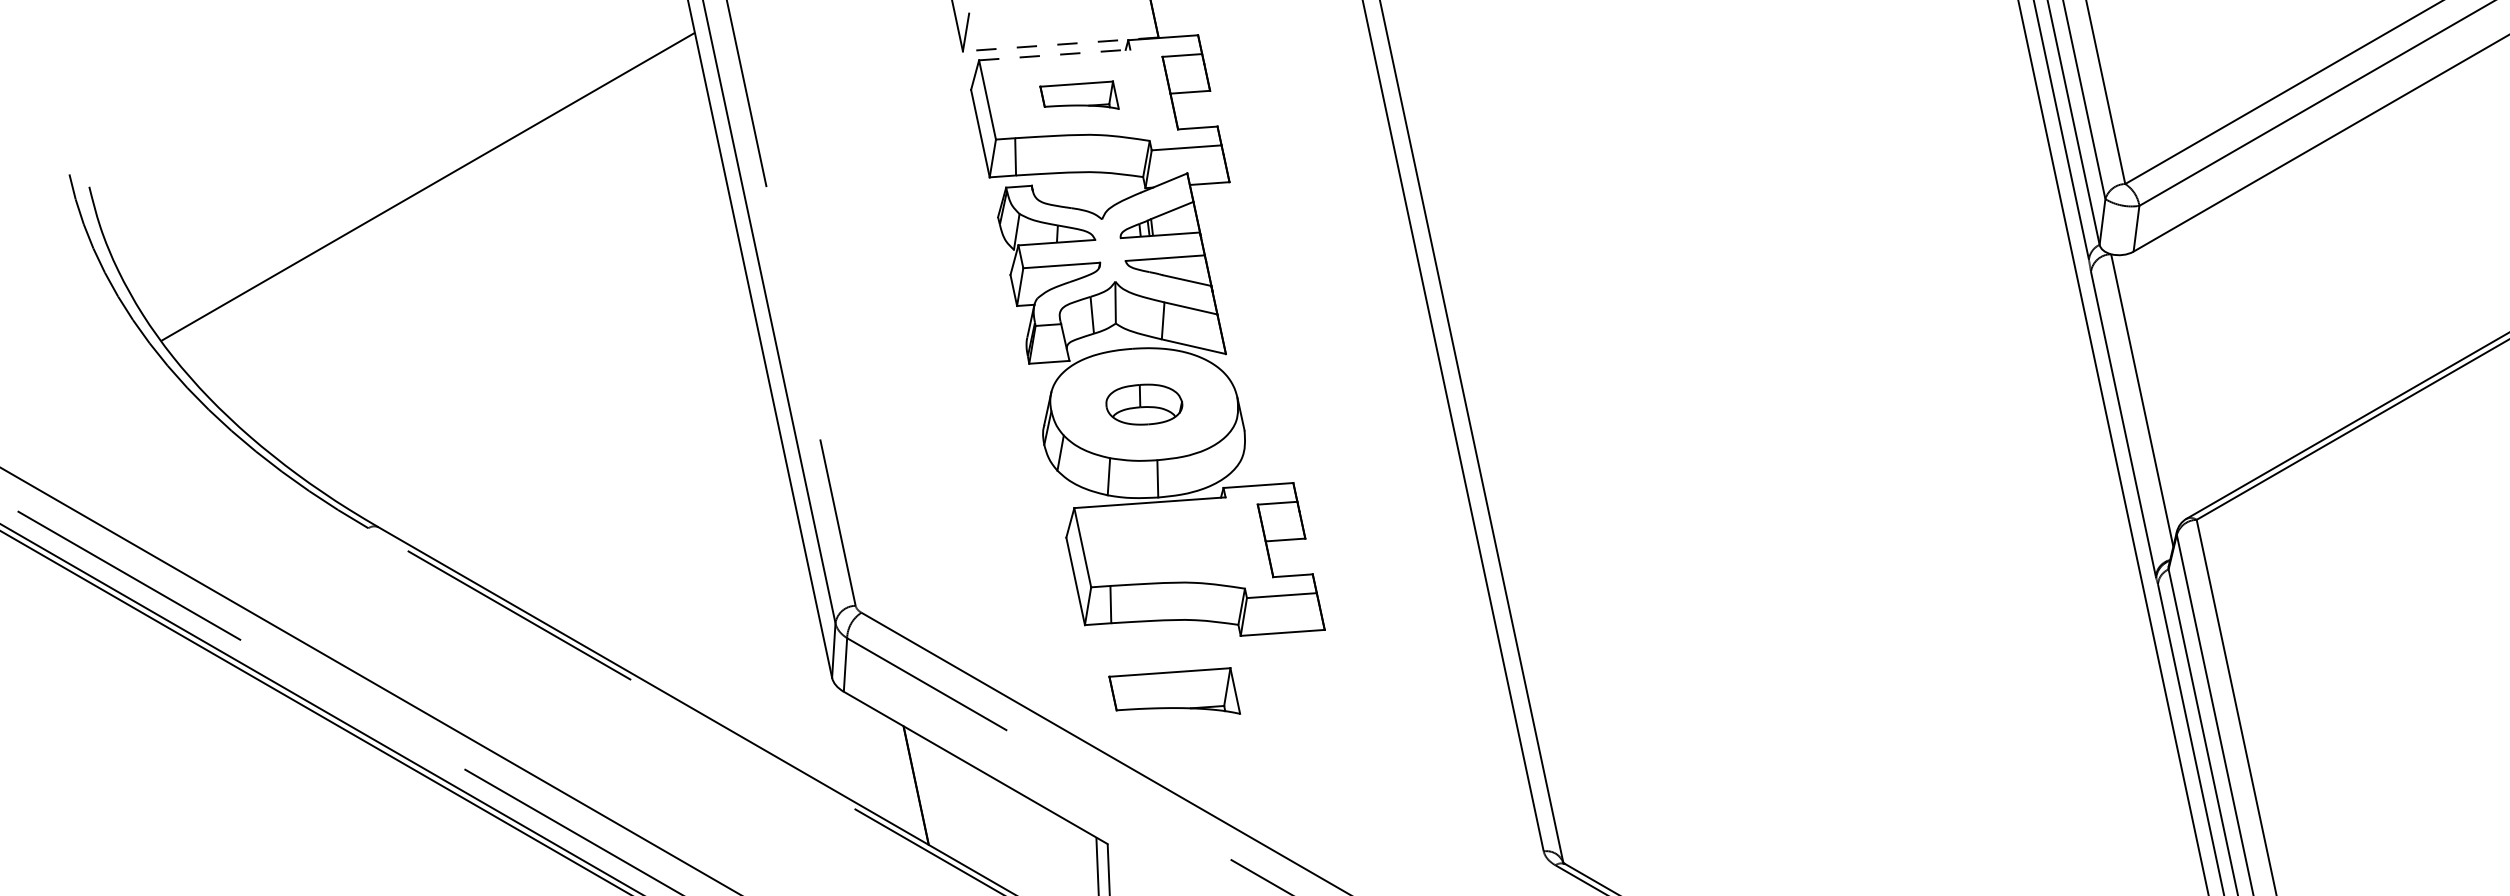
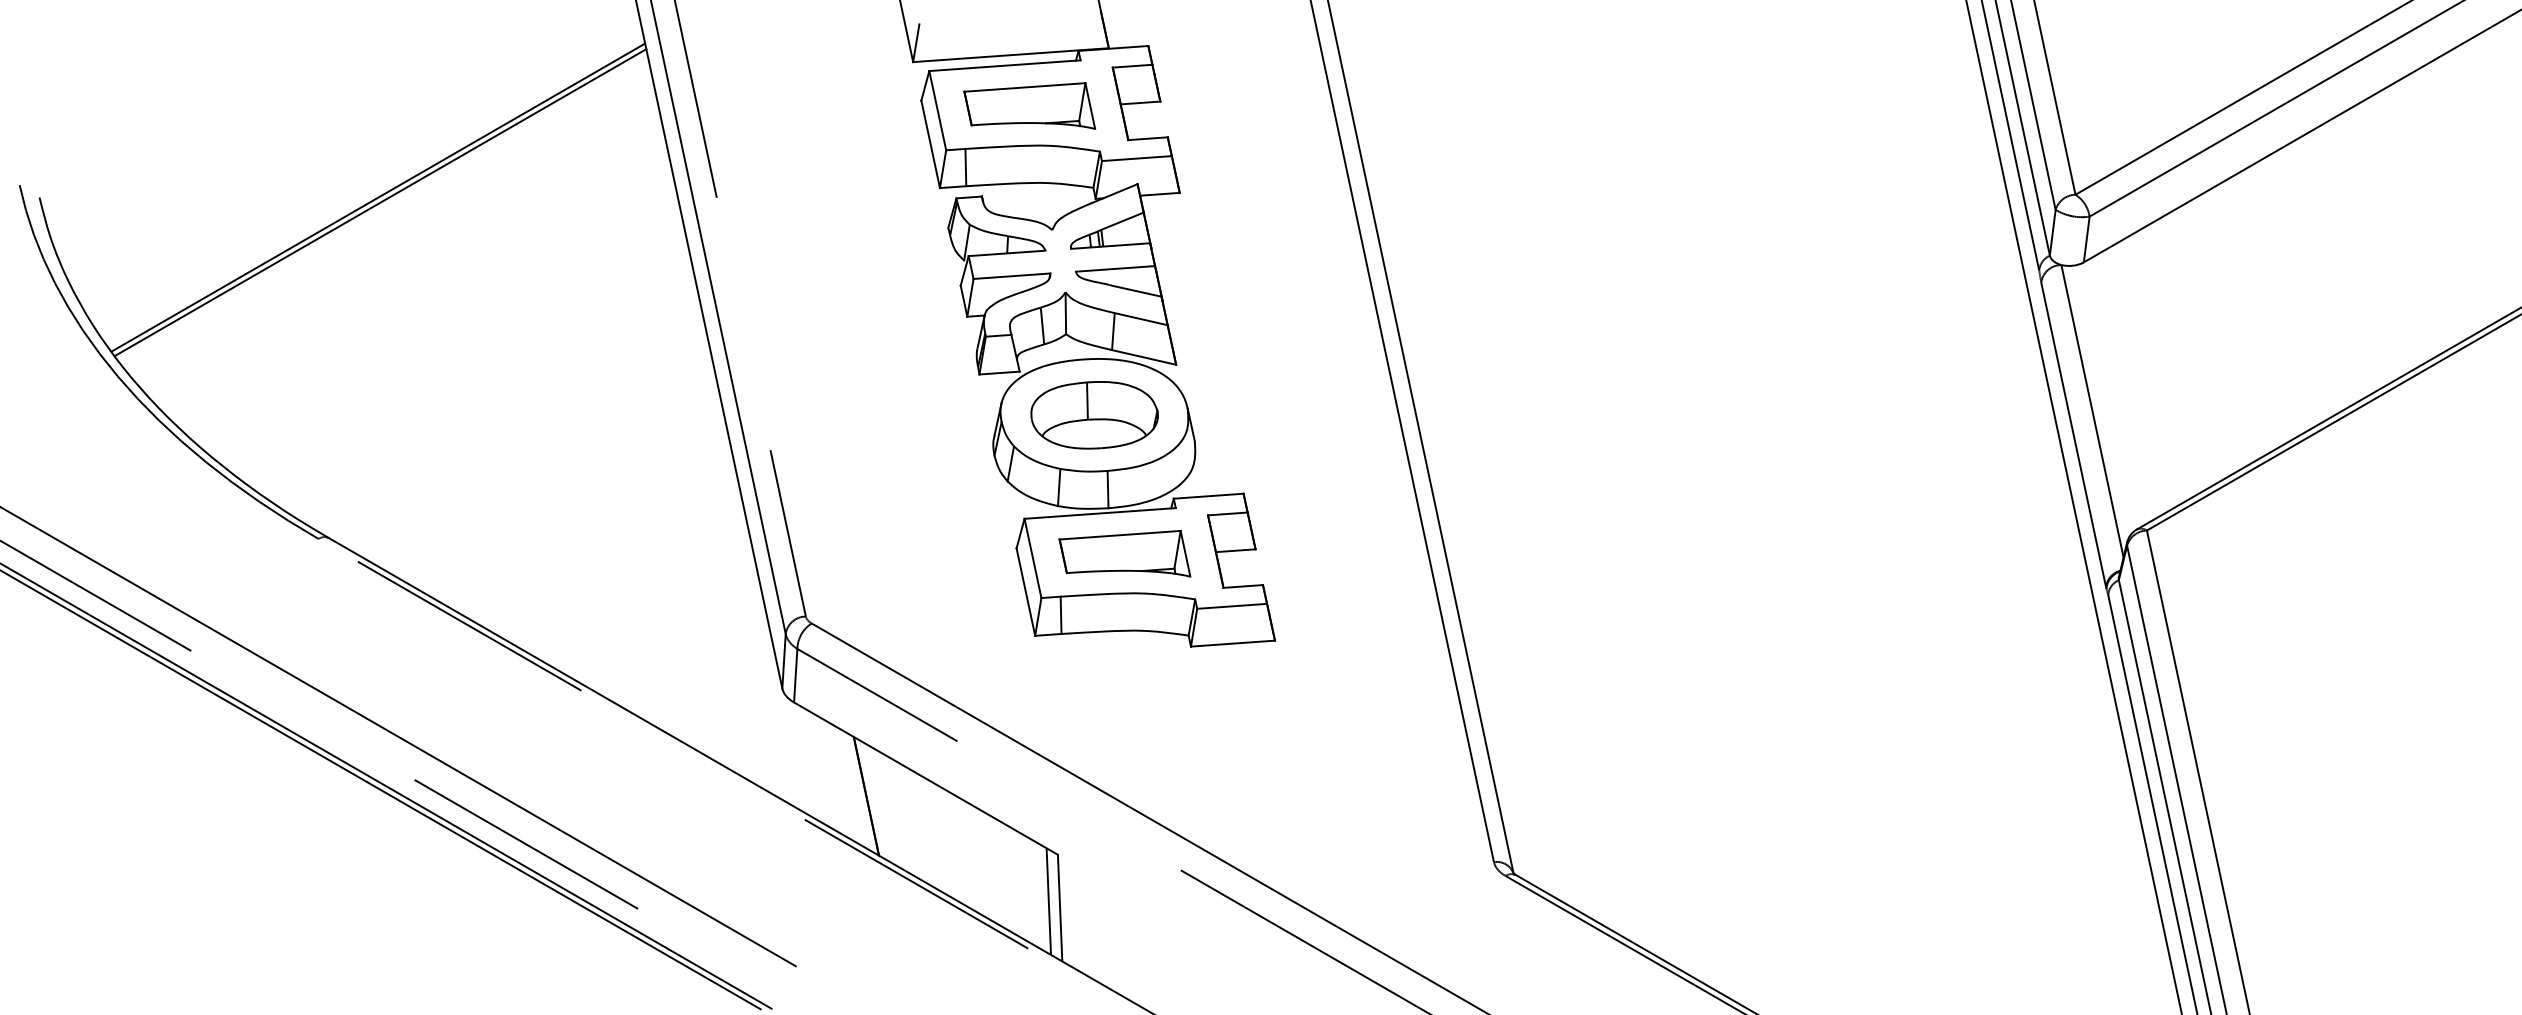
line: (1060, 44) -> (1010, 55), dashed -> solid
line: (1054, 54) -> (1004, 65), dashed -> solid
part: (1079, 94) -> (1029, 105), size x1.67
line: (430, 191) -> (380, 202), added
part: (1144, 404) -> (1094, 415), size x1.67
part: (1174, 690) -> (1124, 553), moved

